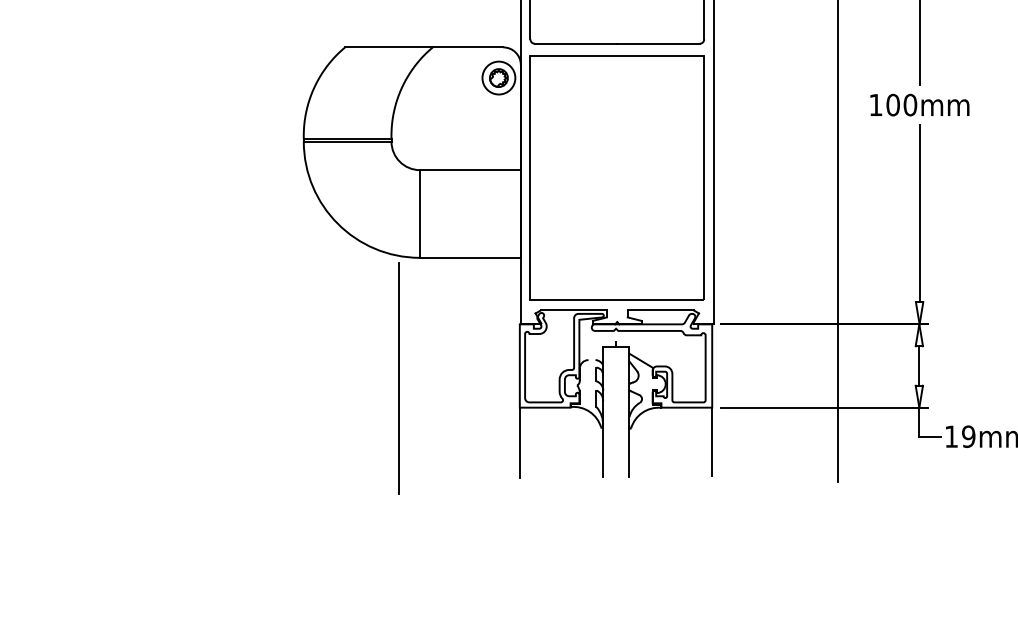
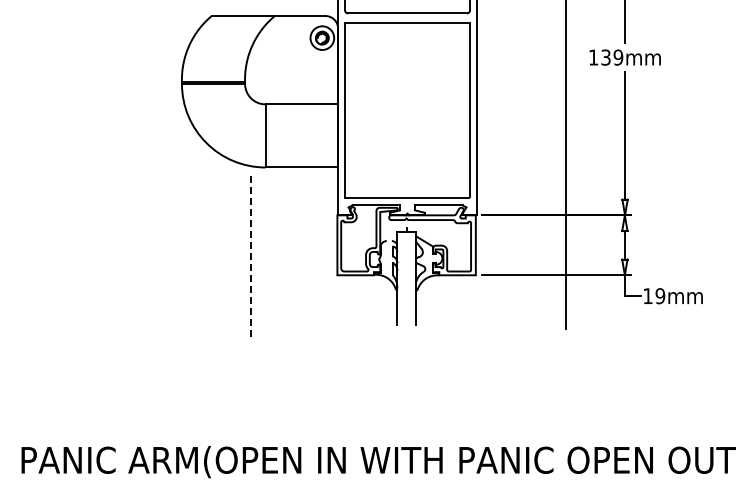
text: (902, 104) -> (612, 57), 100mm -> 139mm
line: (399, 378) -> (250, 254), solid -> dashed
line: (711, 441) -> (475, 299), removed
line: (519, 442) -> (337, 300), removed

